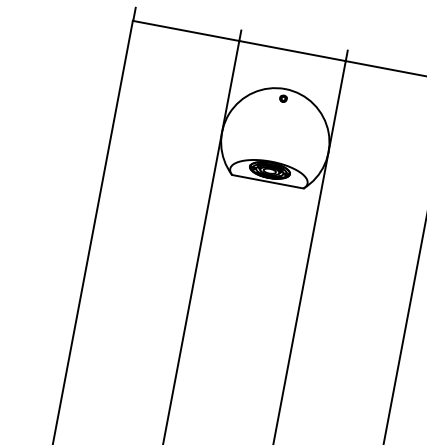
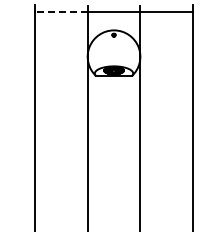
line: (184, 30) -> (60, 11), solid -> dashed

